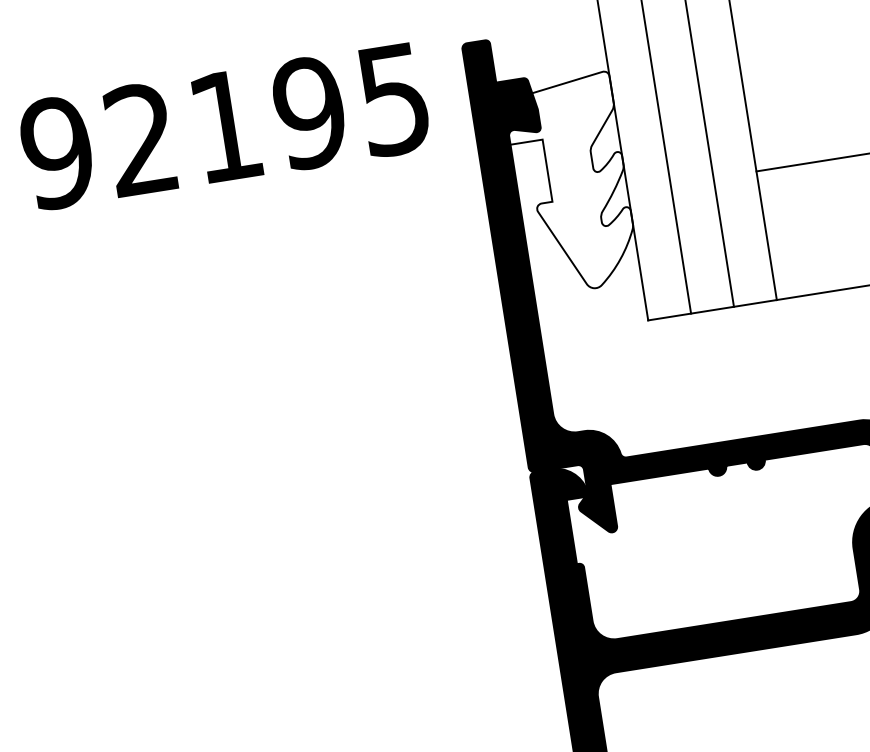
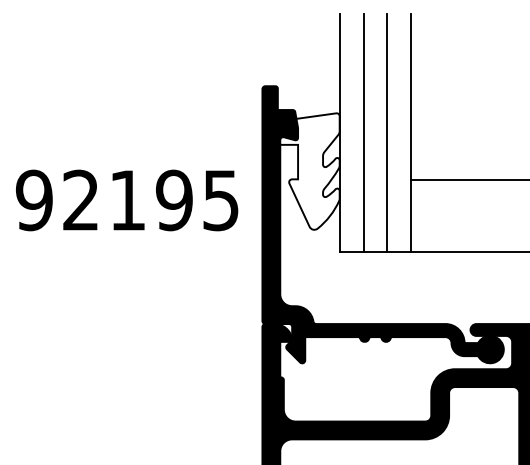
text: (225, 126) -> (127, 200), moved

